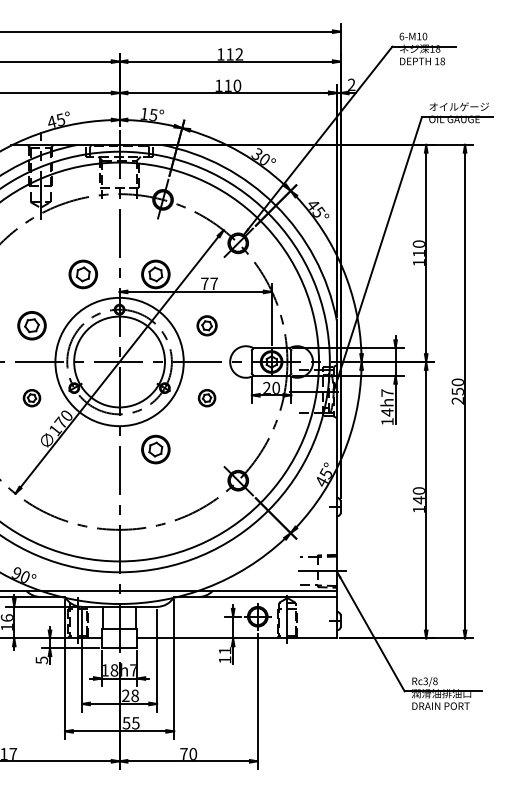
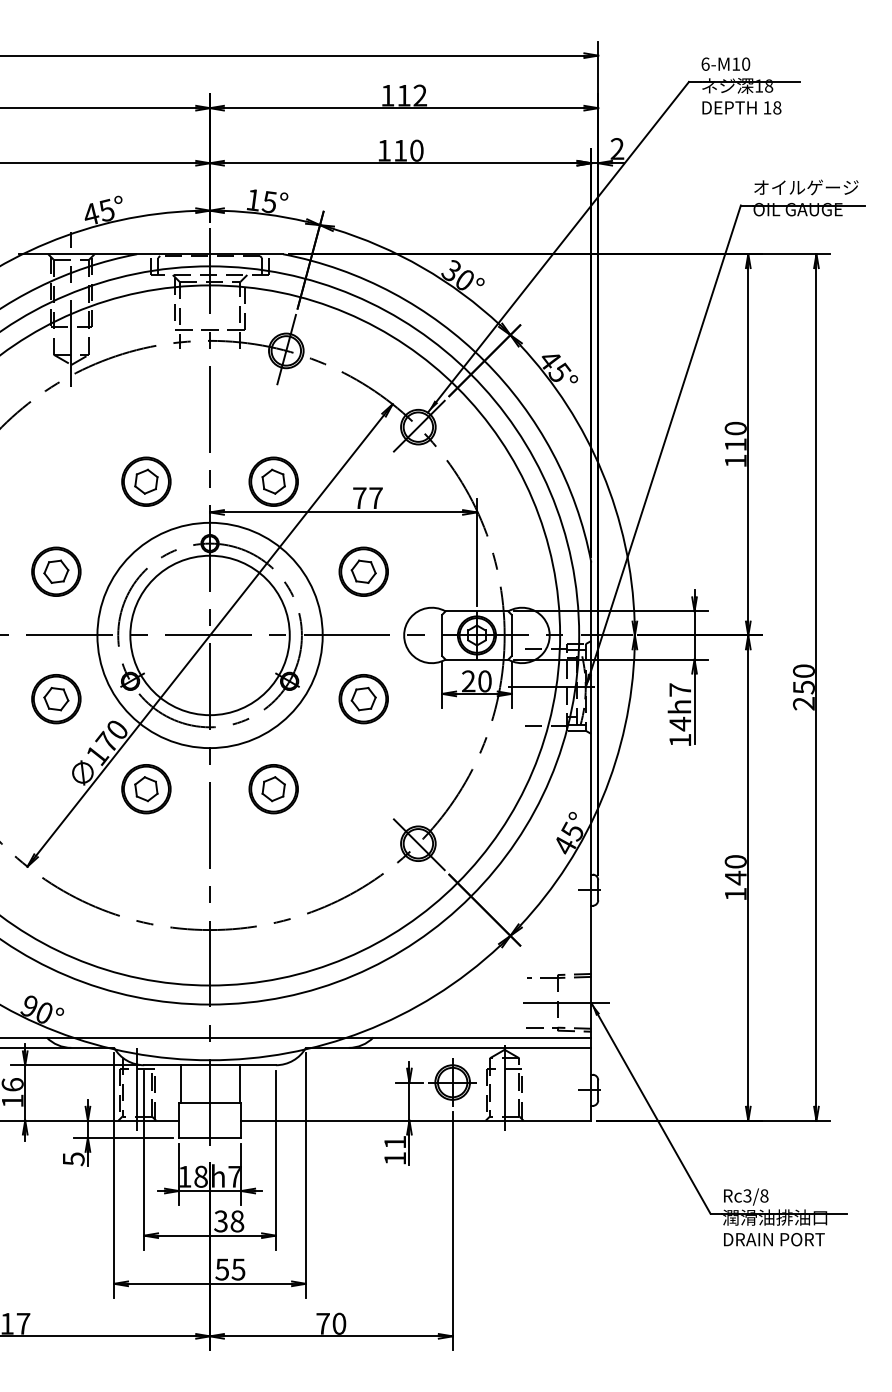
part: (206, 325) -> (362, 571), size x1.43
part: (31, 397) -> (55, 697), size x1.67
part: (206, 397) -> (362, 697), size x1.67
part: (82, 449) -> (144, 789), added
text: (125, 696) -> (220, 1222), 28 -> 38

